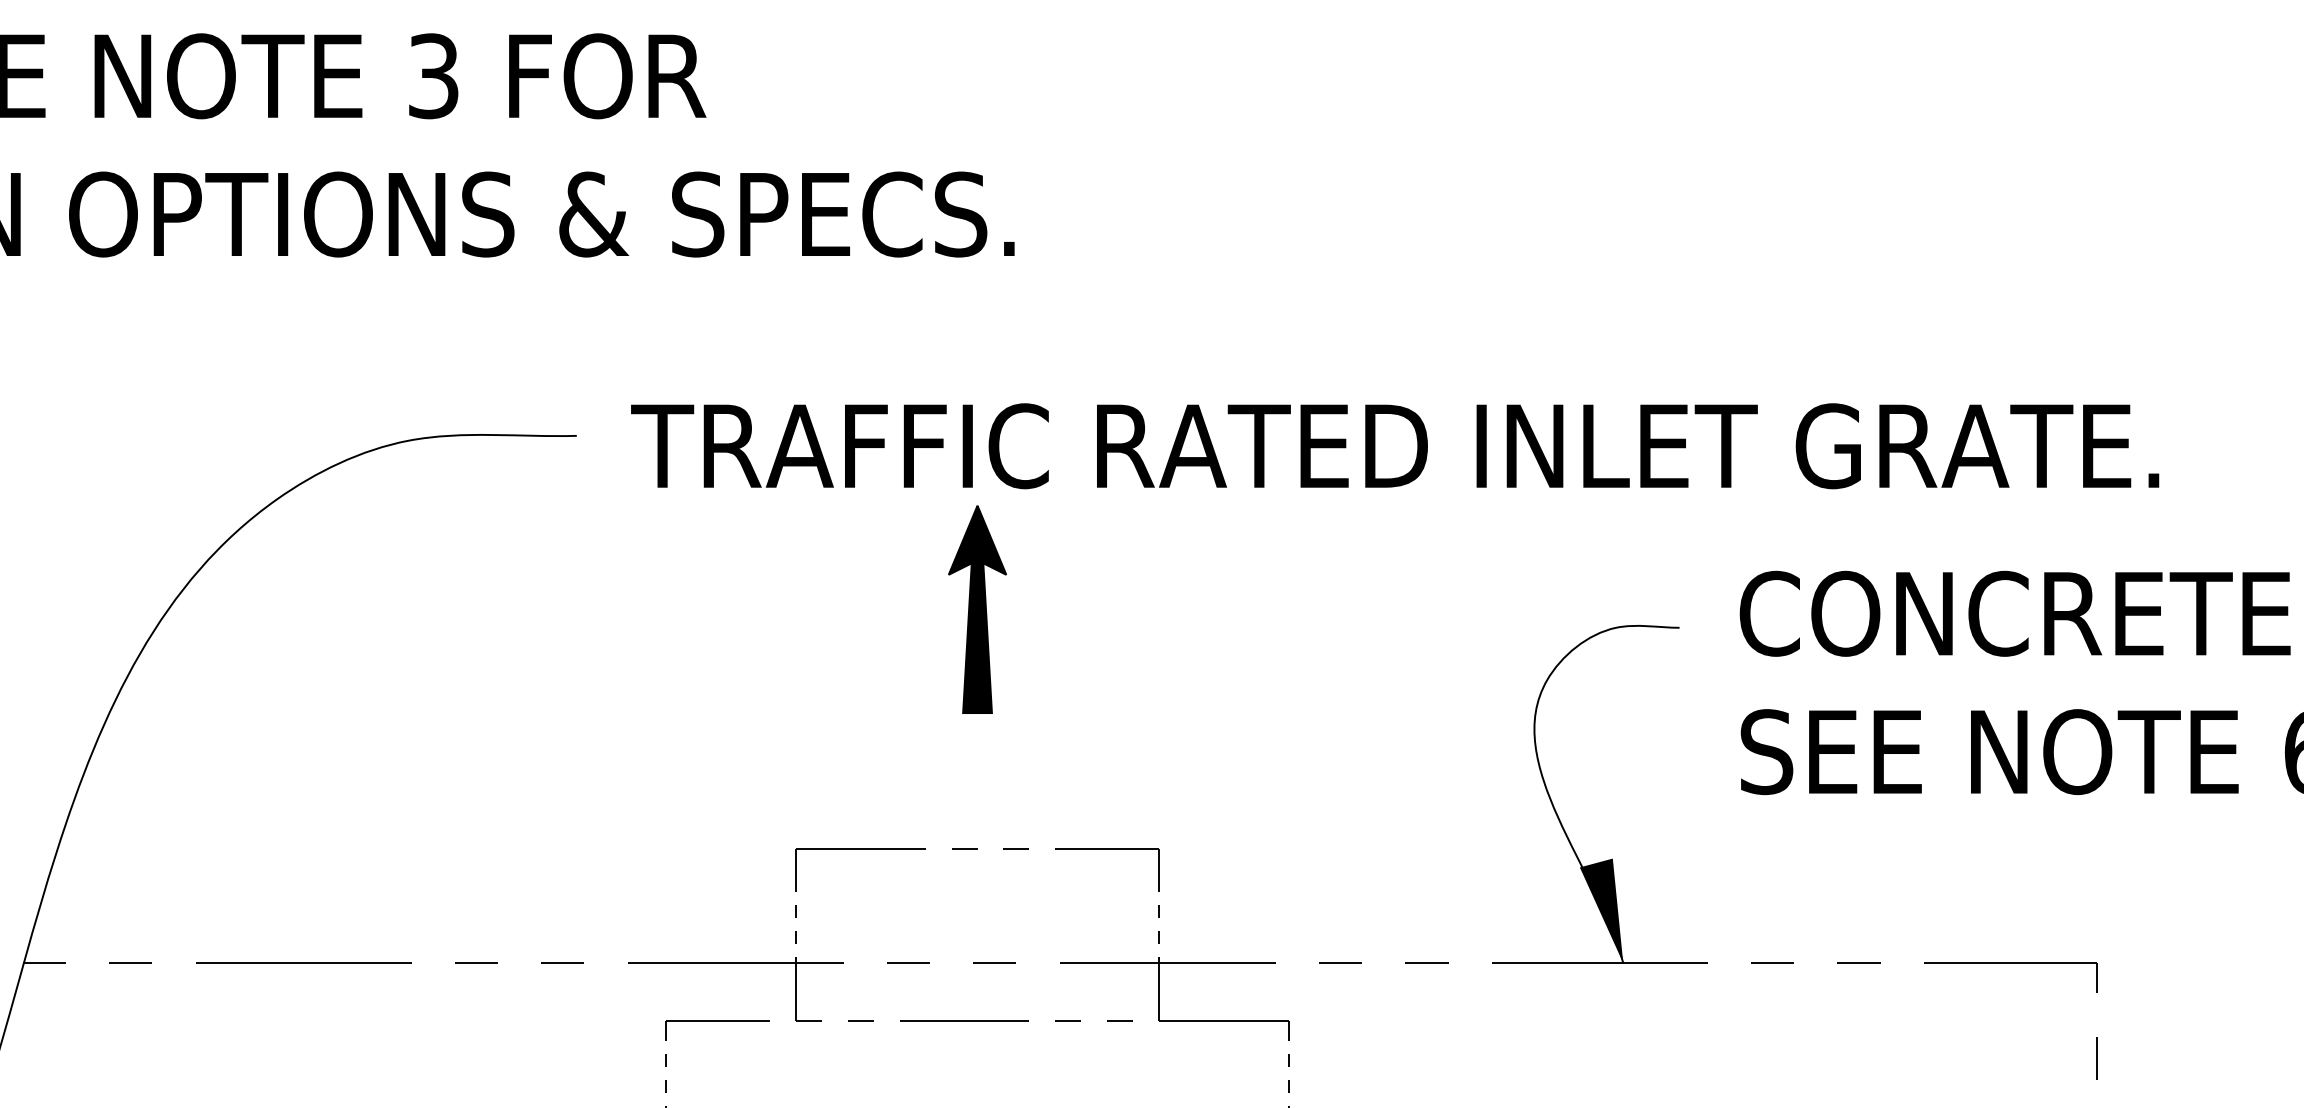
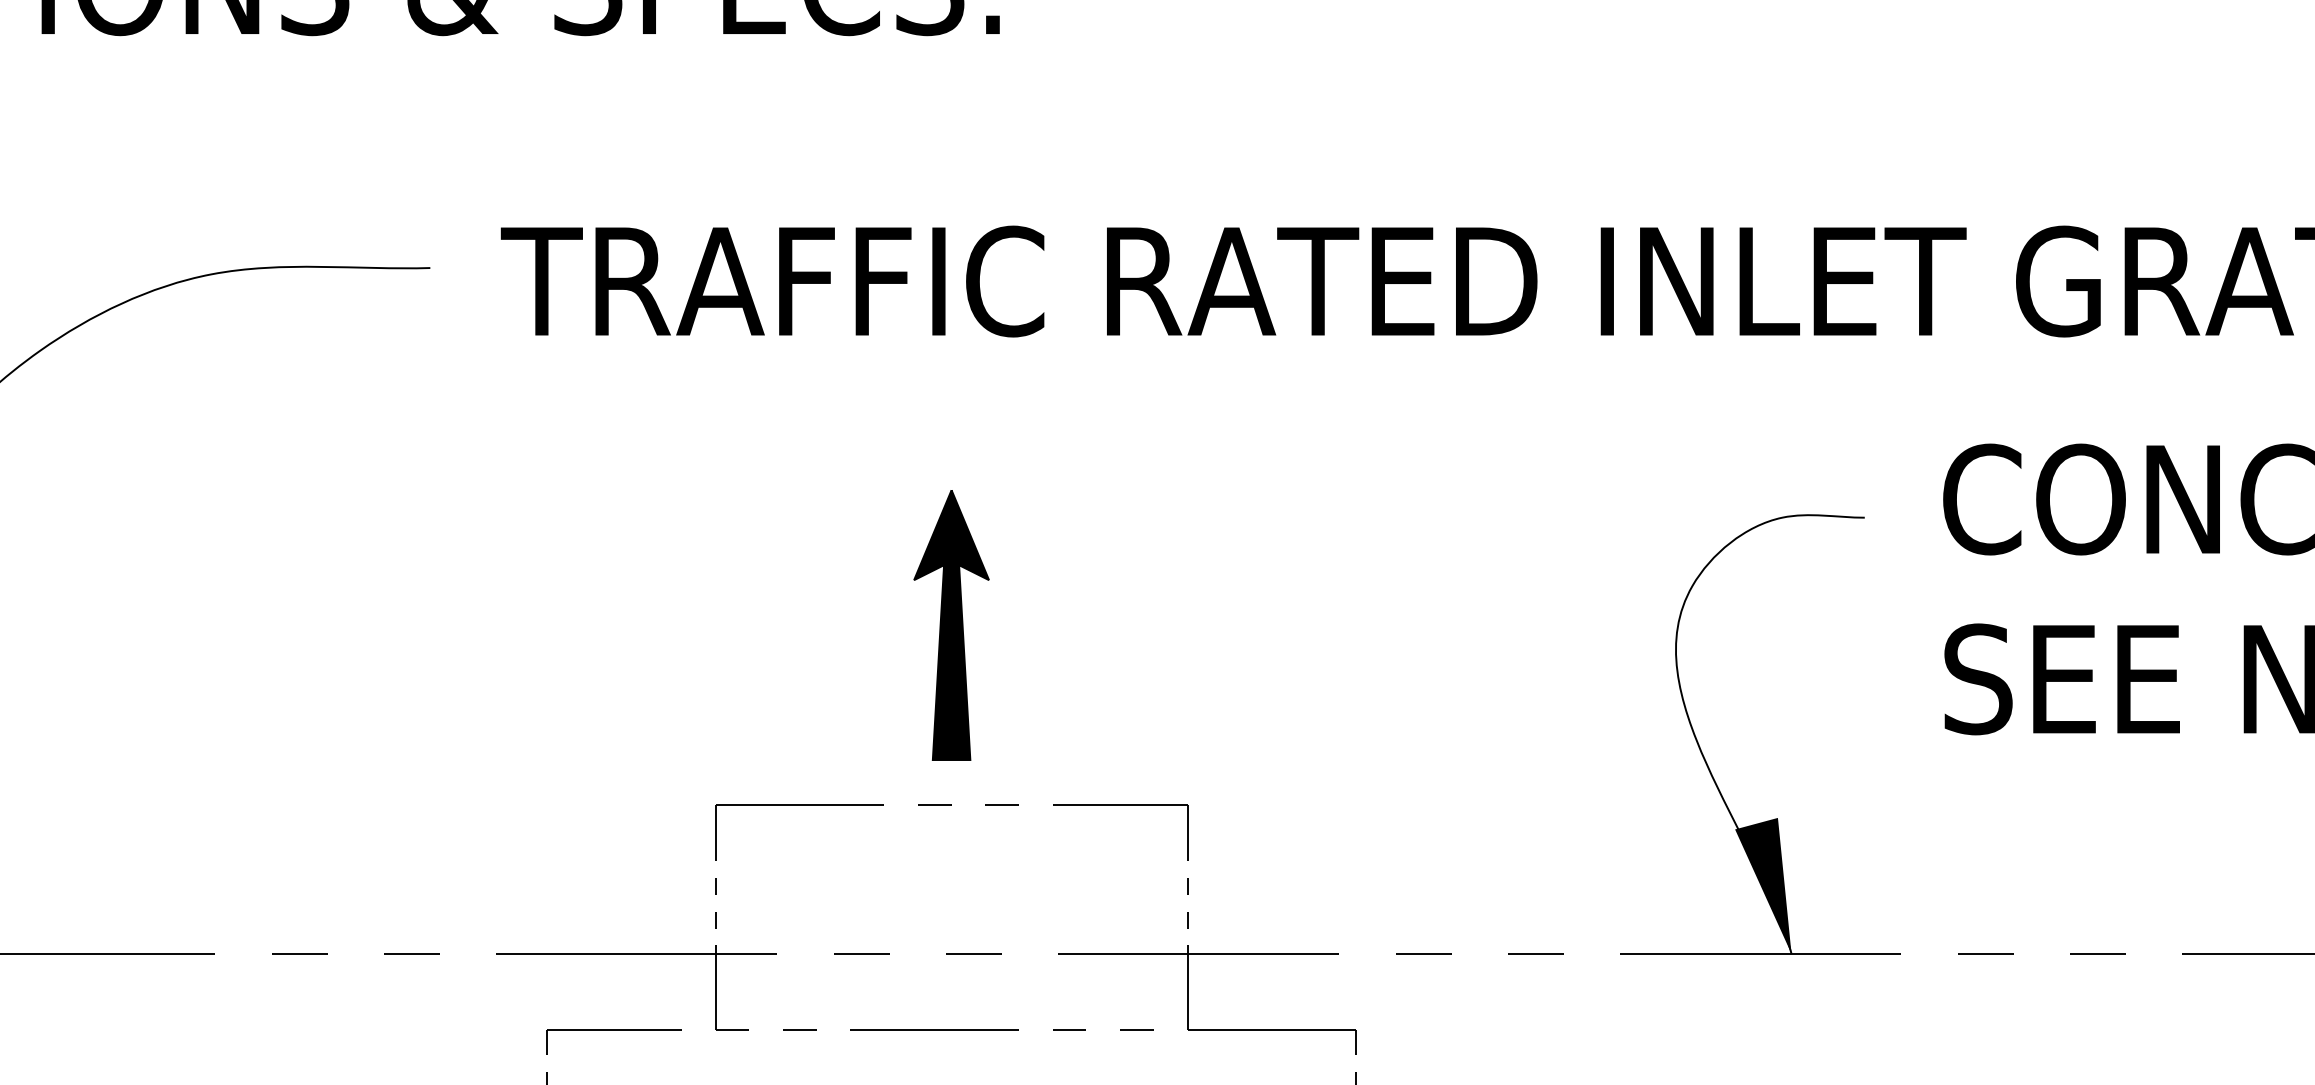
part: (977, 609) -> (951, 625), moved

